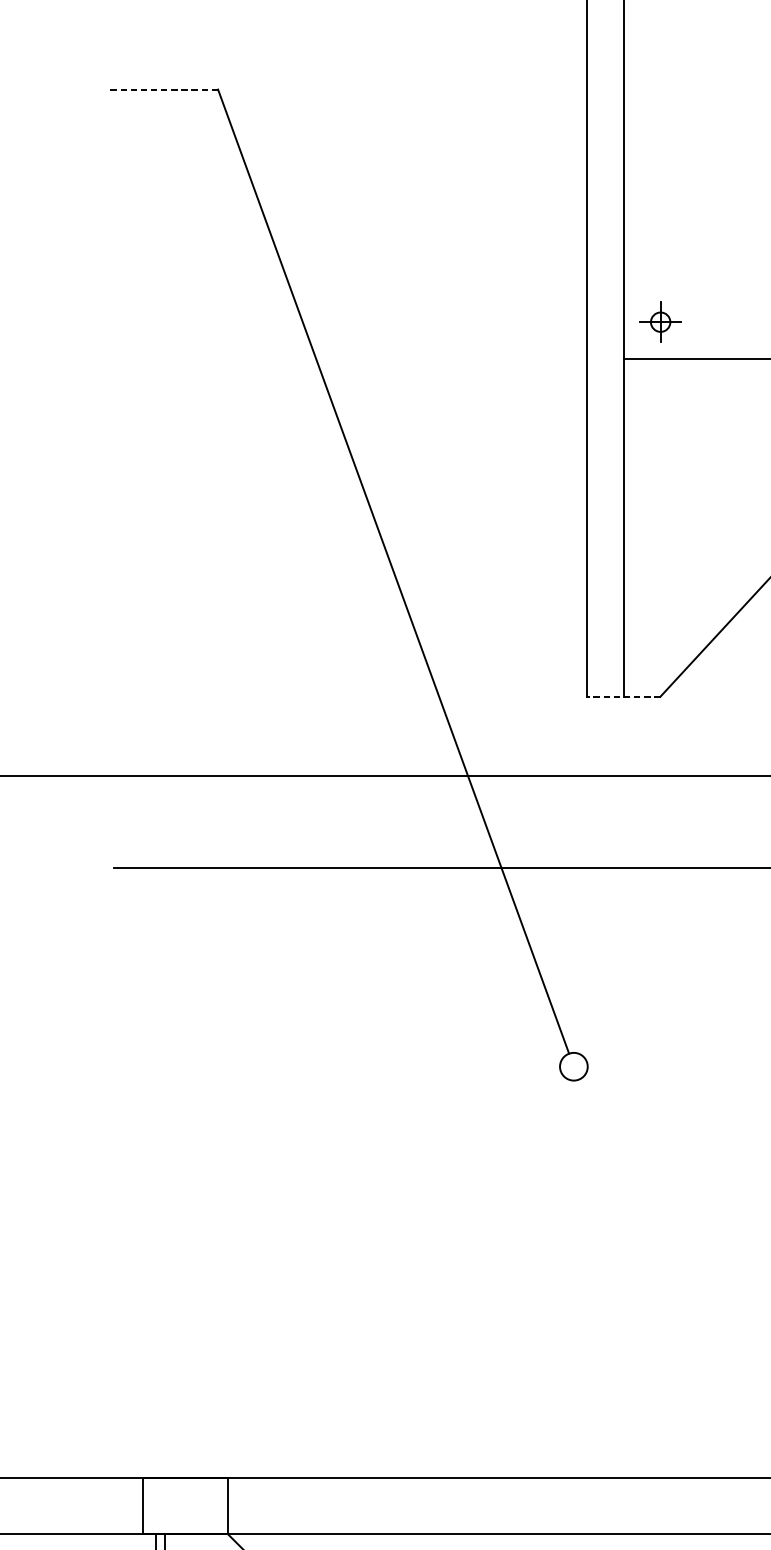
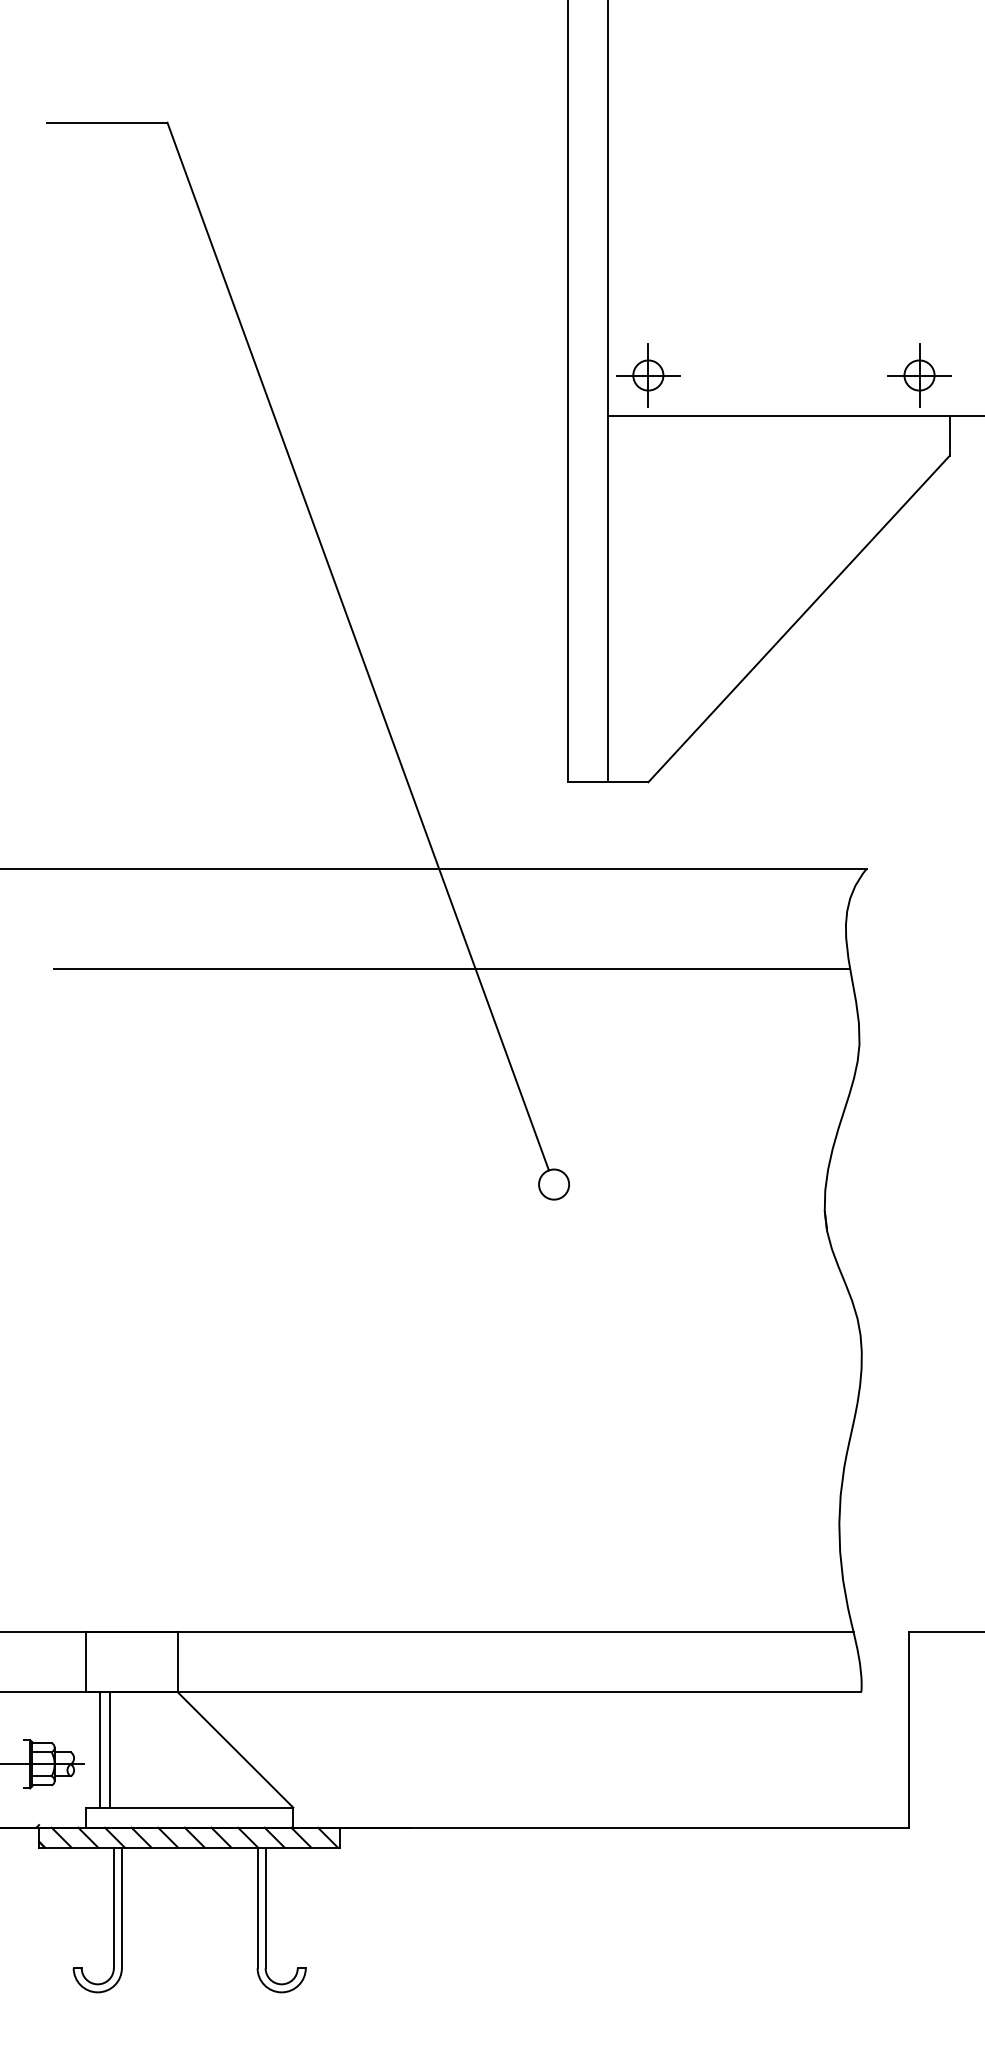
line: (162, 89) -> (106, 122), dashed -> solid
part: (660, 322) -> (648, 375), size x1.43
line: (623, 696) -> (607, 782), dashed -> solid

